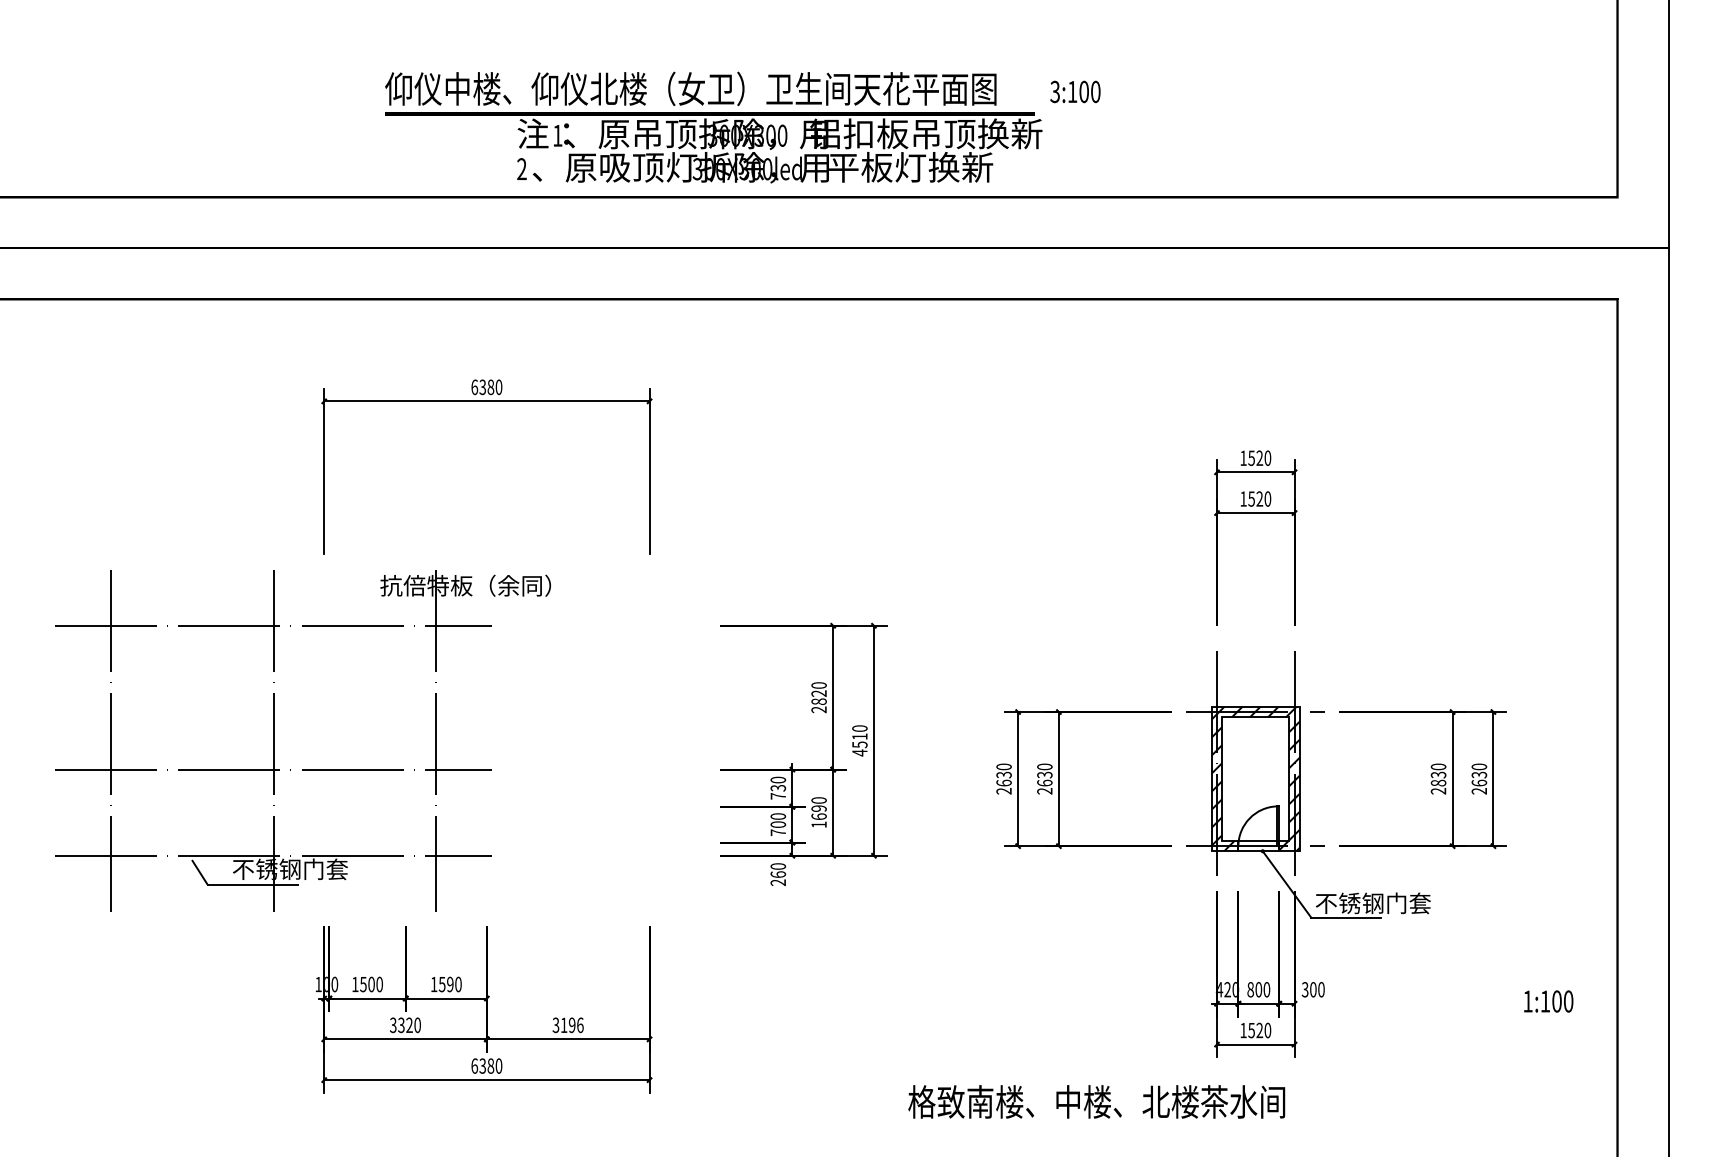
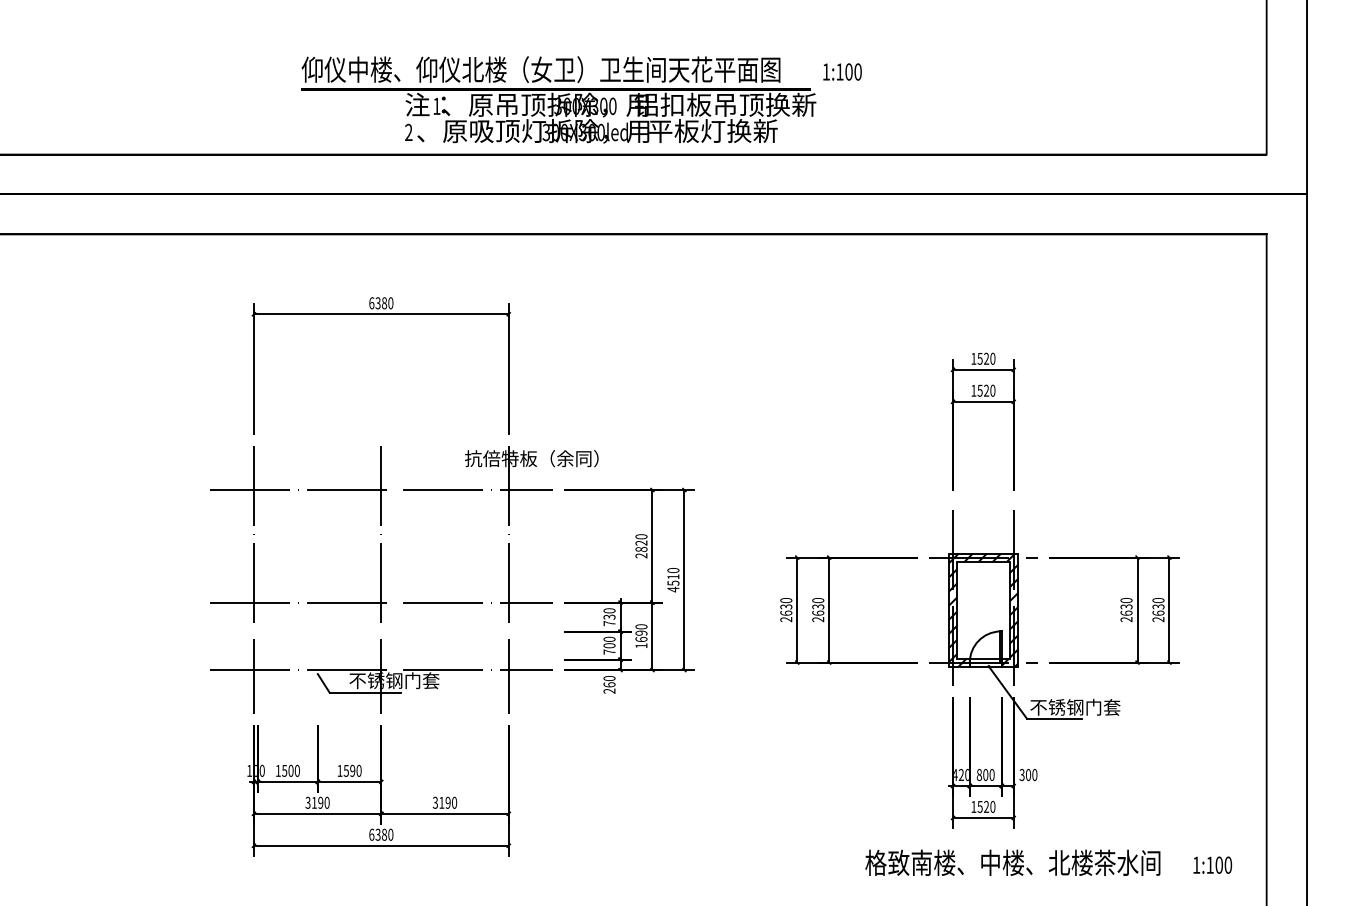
text: (1054, 91) -> (825, 71), 3:100 -> 1:100
part: (273, 740) -> (381, 579), moved
text: (1438, 782) -> (1126, 612), 2830 -> 2630
text: (1548, 1000) -> (1212, 864), moved
text: (405, 1024) -> (317, 802), 3320 -> 3190
text: (580, 1024) -> (454, 802), 3196 -> 3190
text: (1096, 1101) -> (1012, 862), moved

